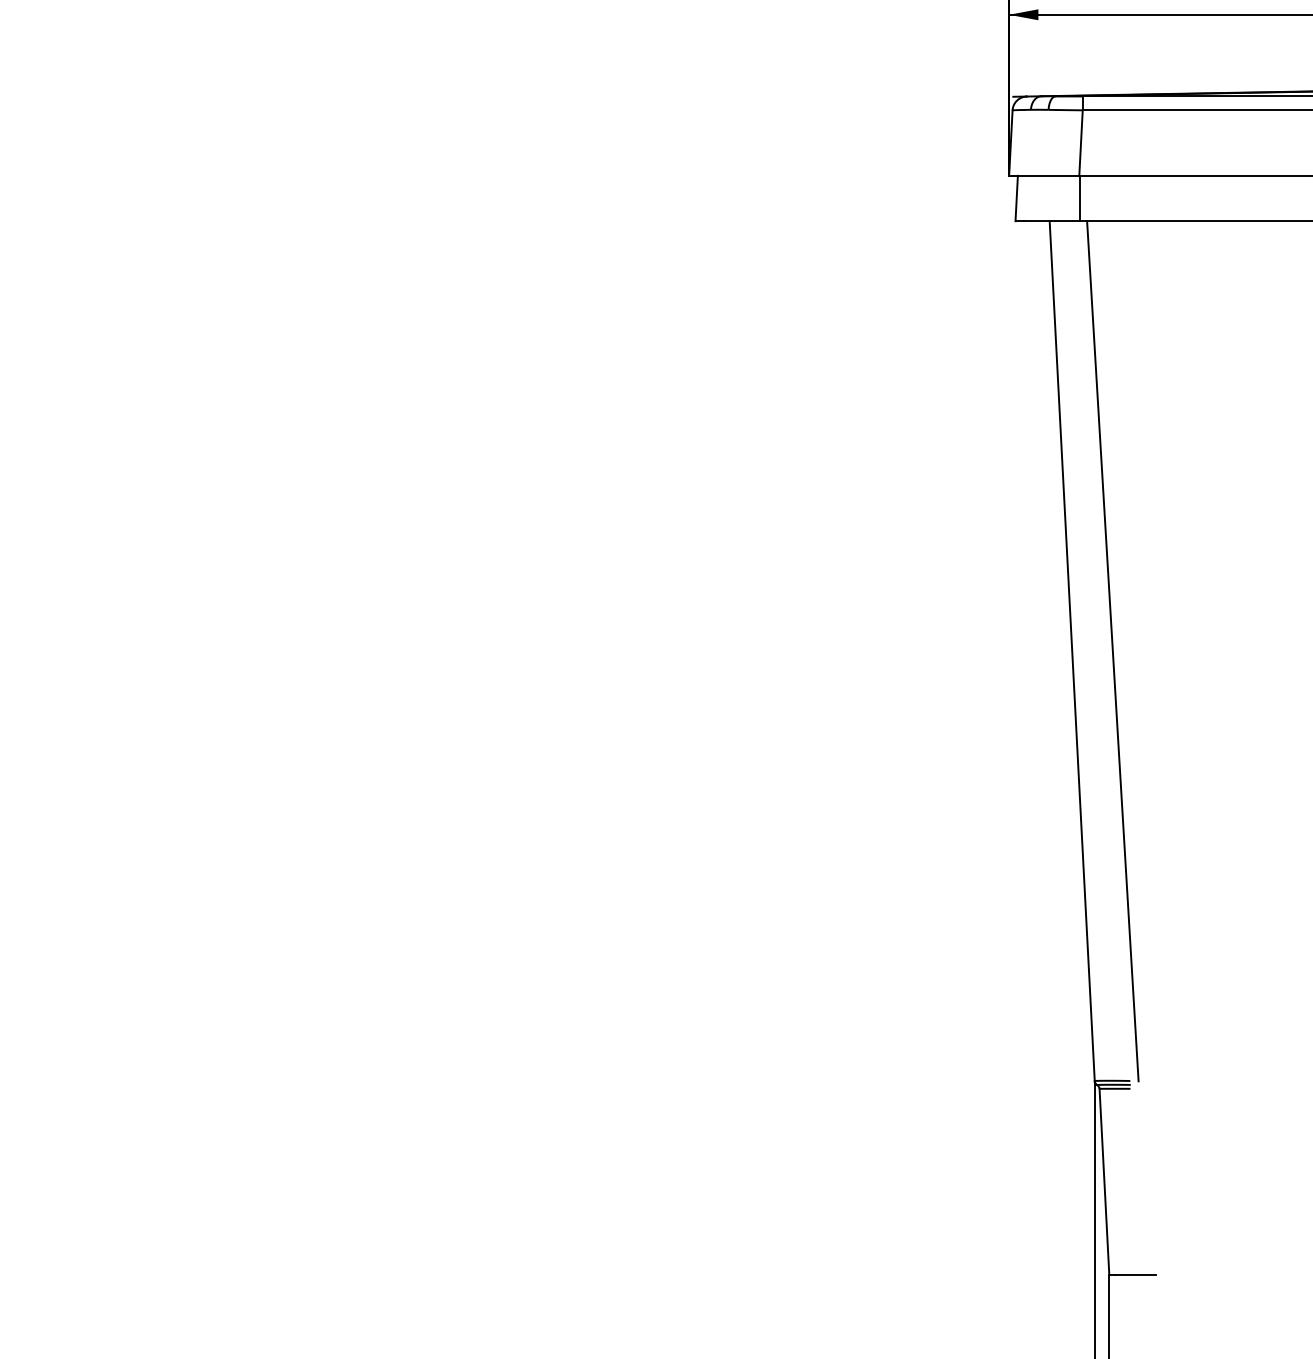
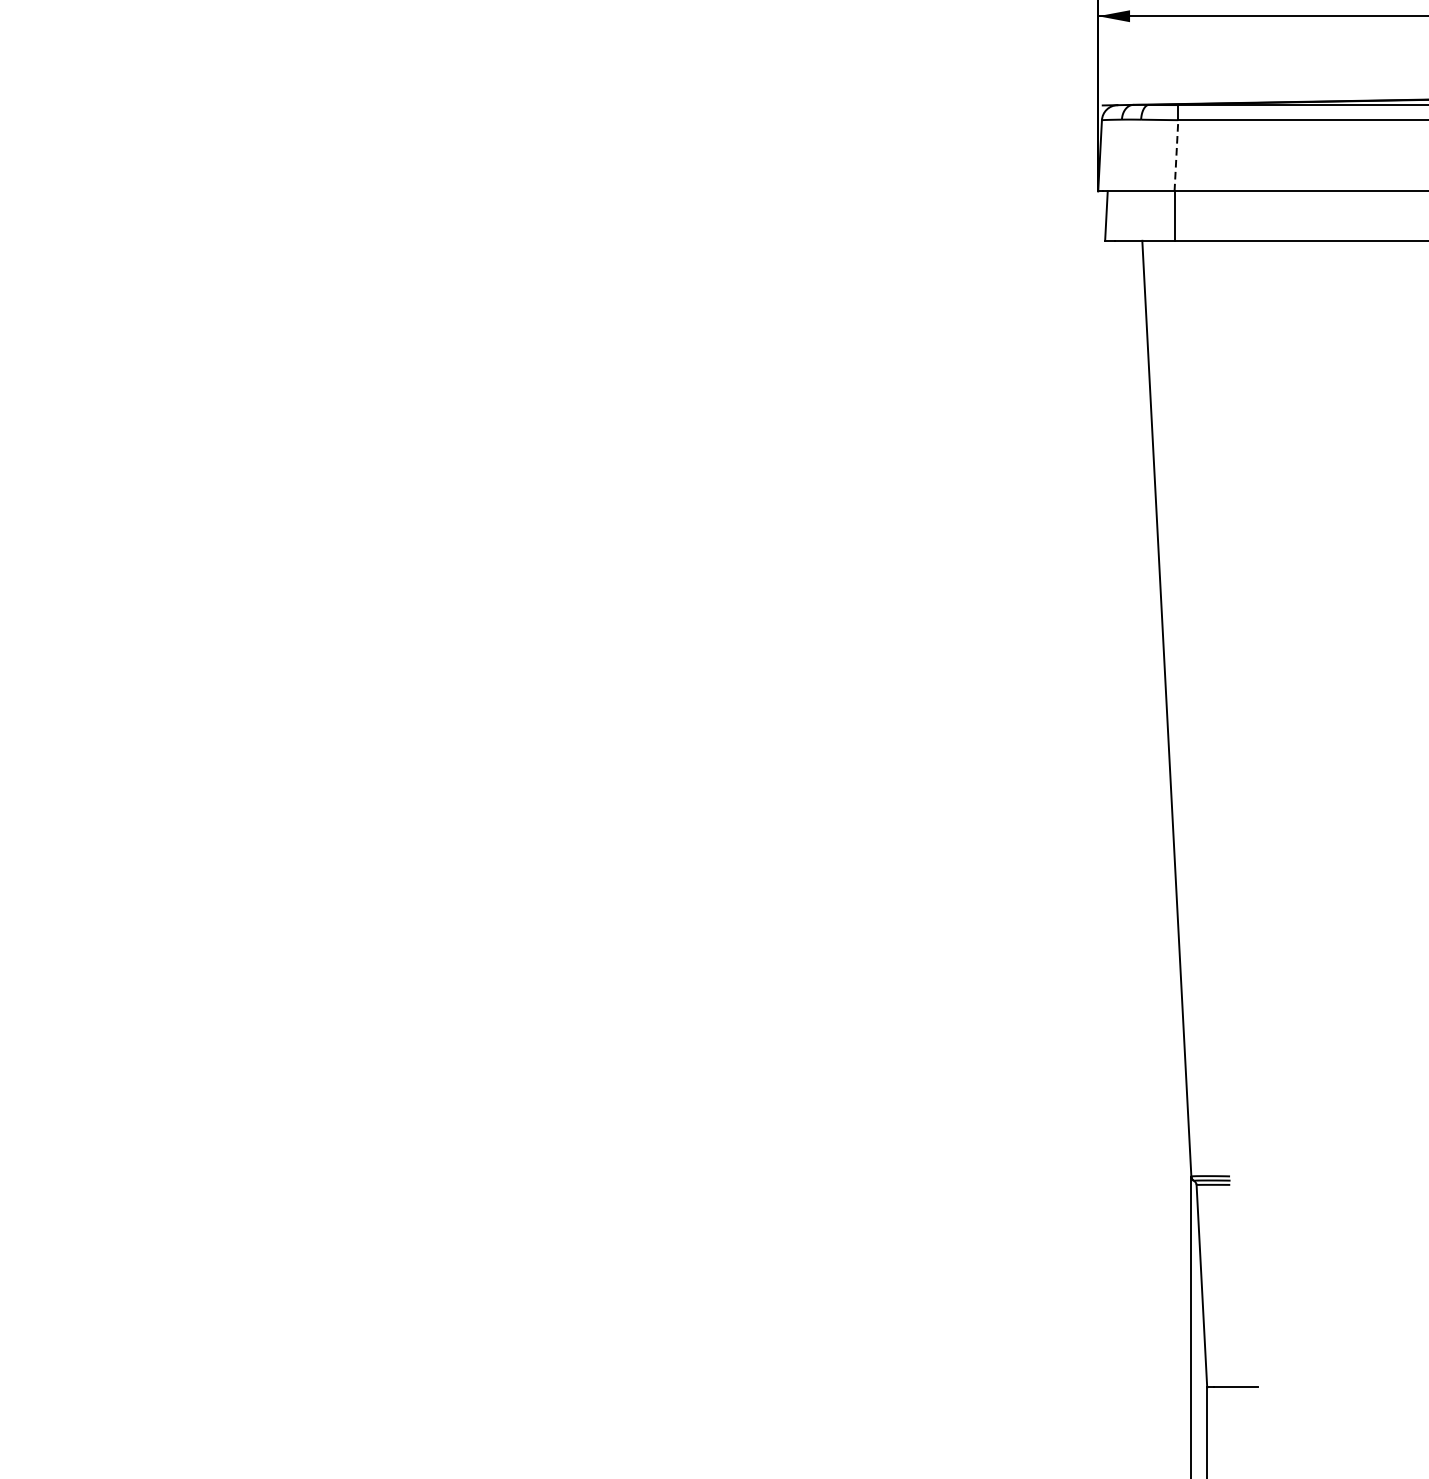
line: (1081, 143) -> (1176, 156), solid -> dashed
line: (1112, 651) -> (1210, 709), removed

